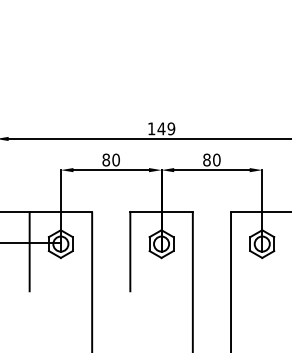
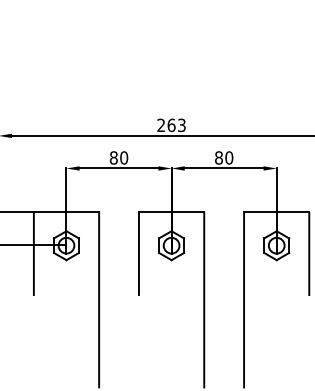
text: (161, 128) -> (171, 125), 149 -> 263

